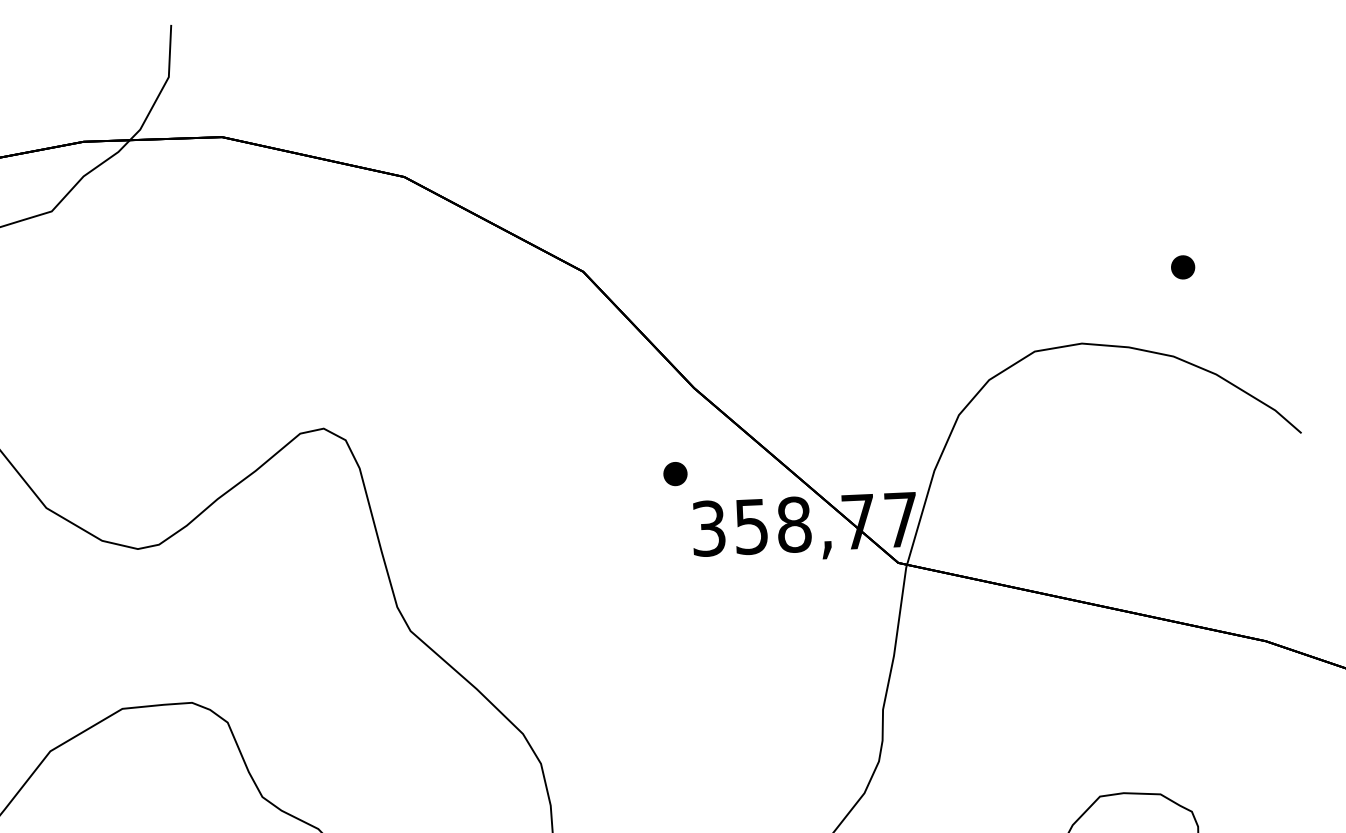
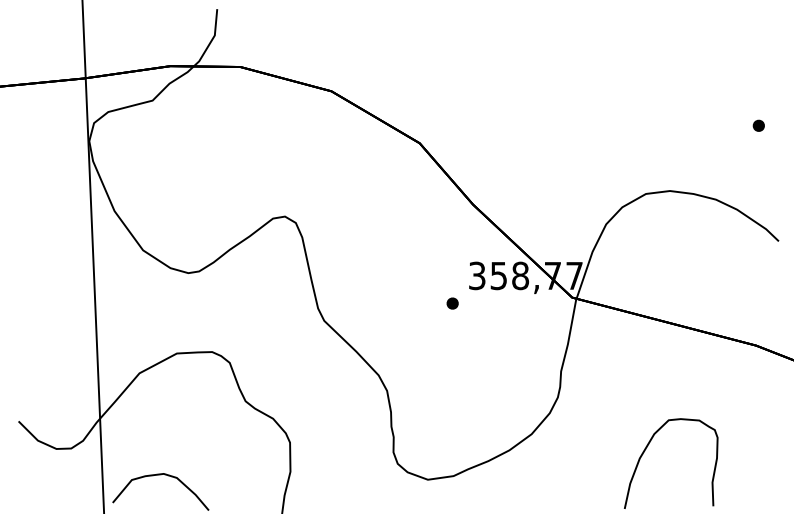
part: (1182, 266) -> (758, 125), moved
part: (675, 473) -> (452, 303), moved

